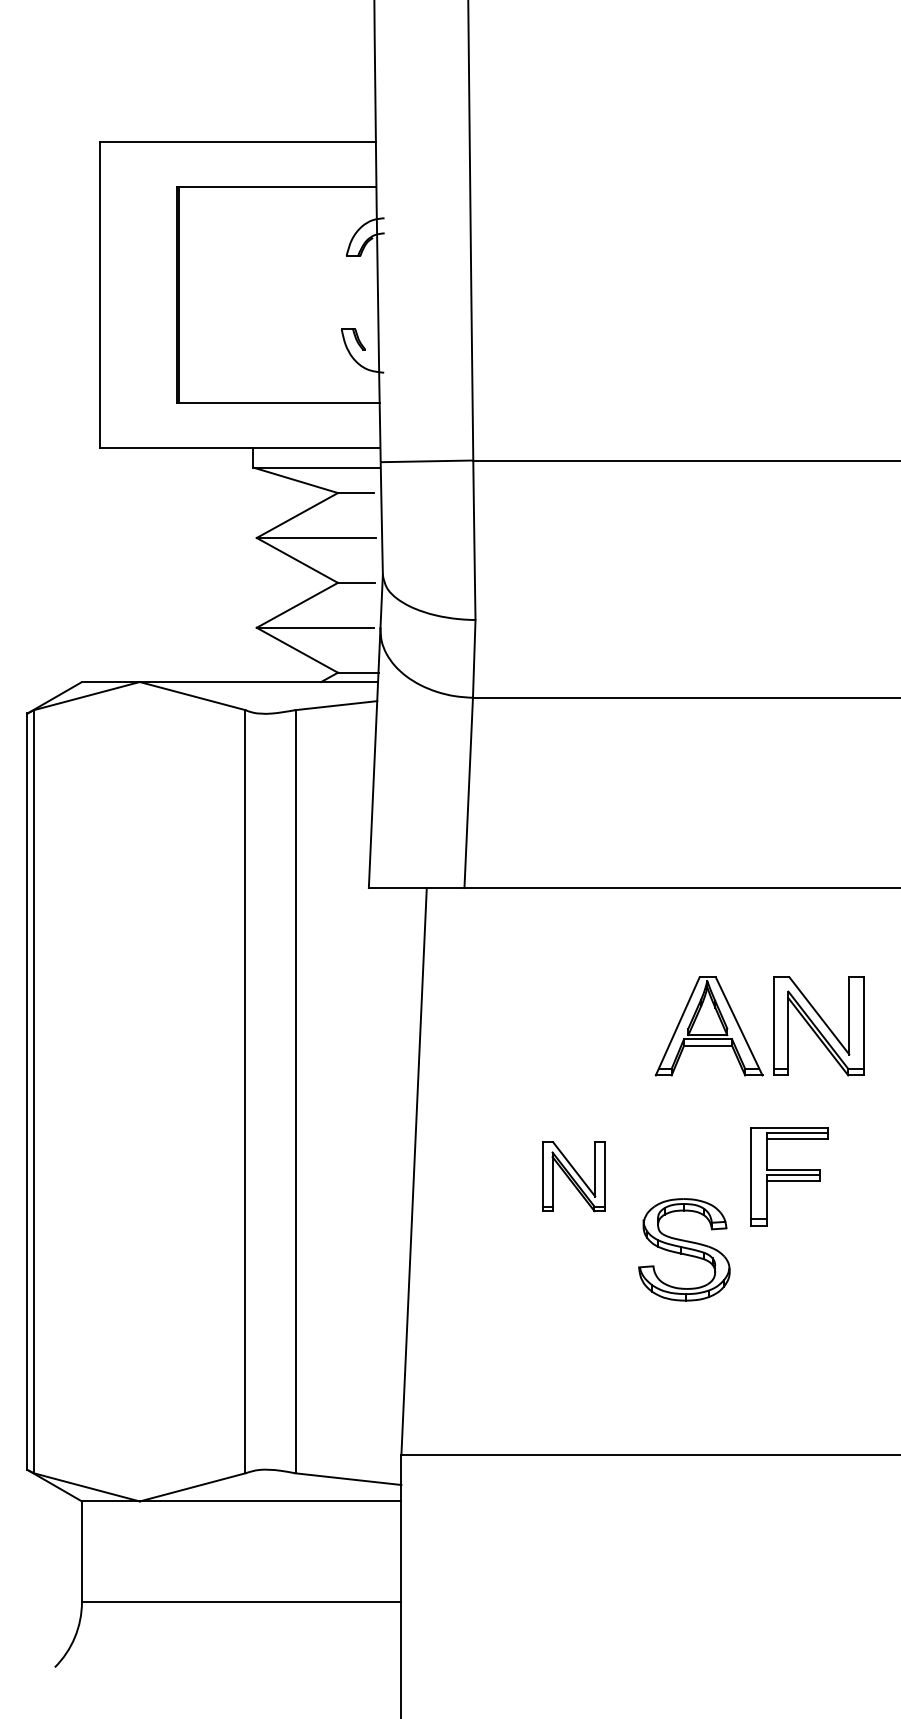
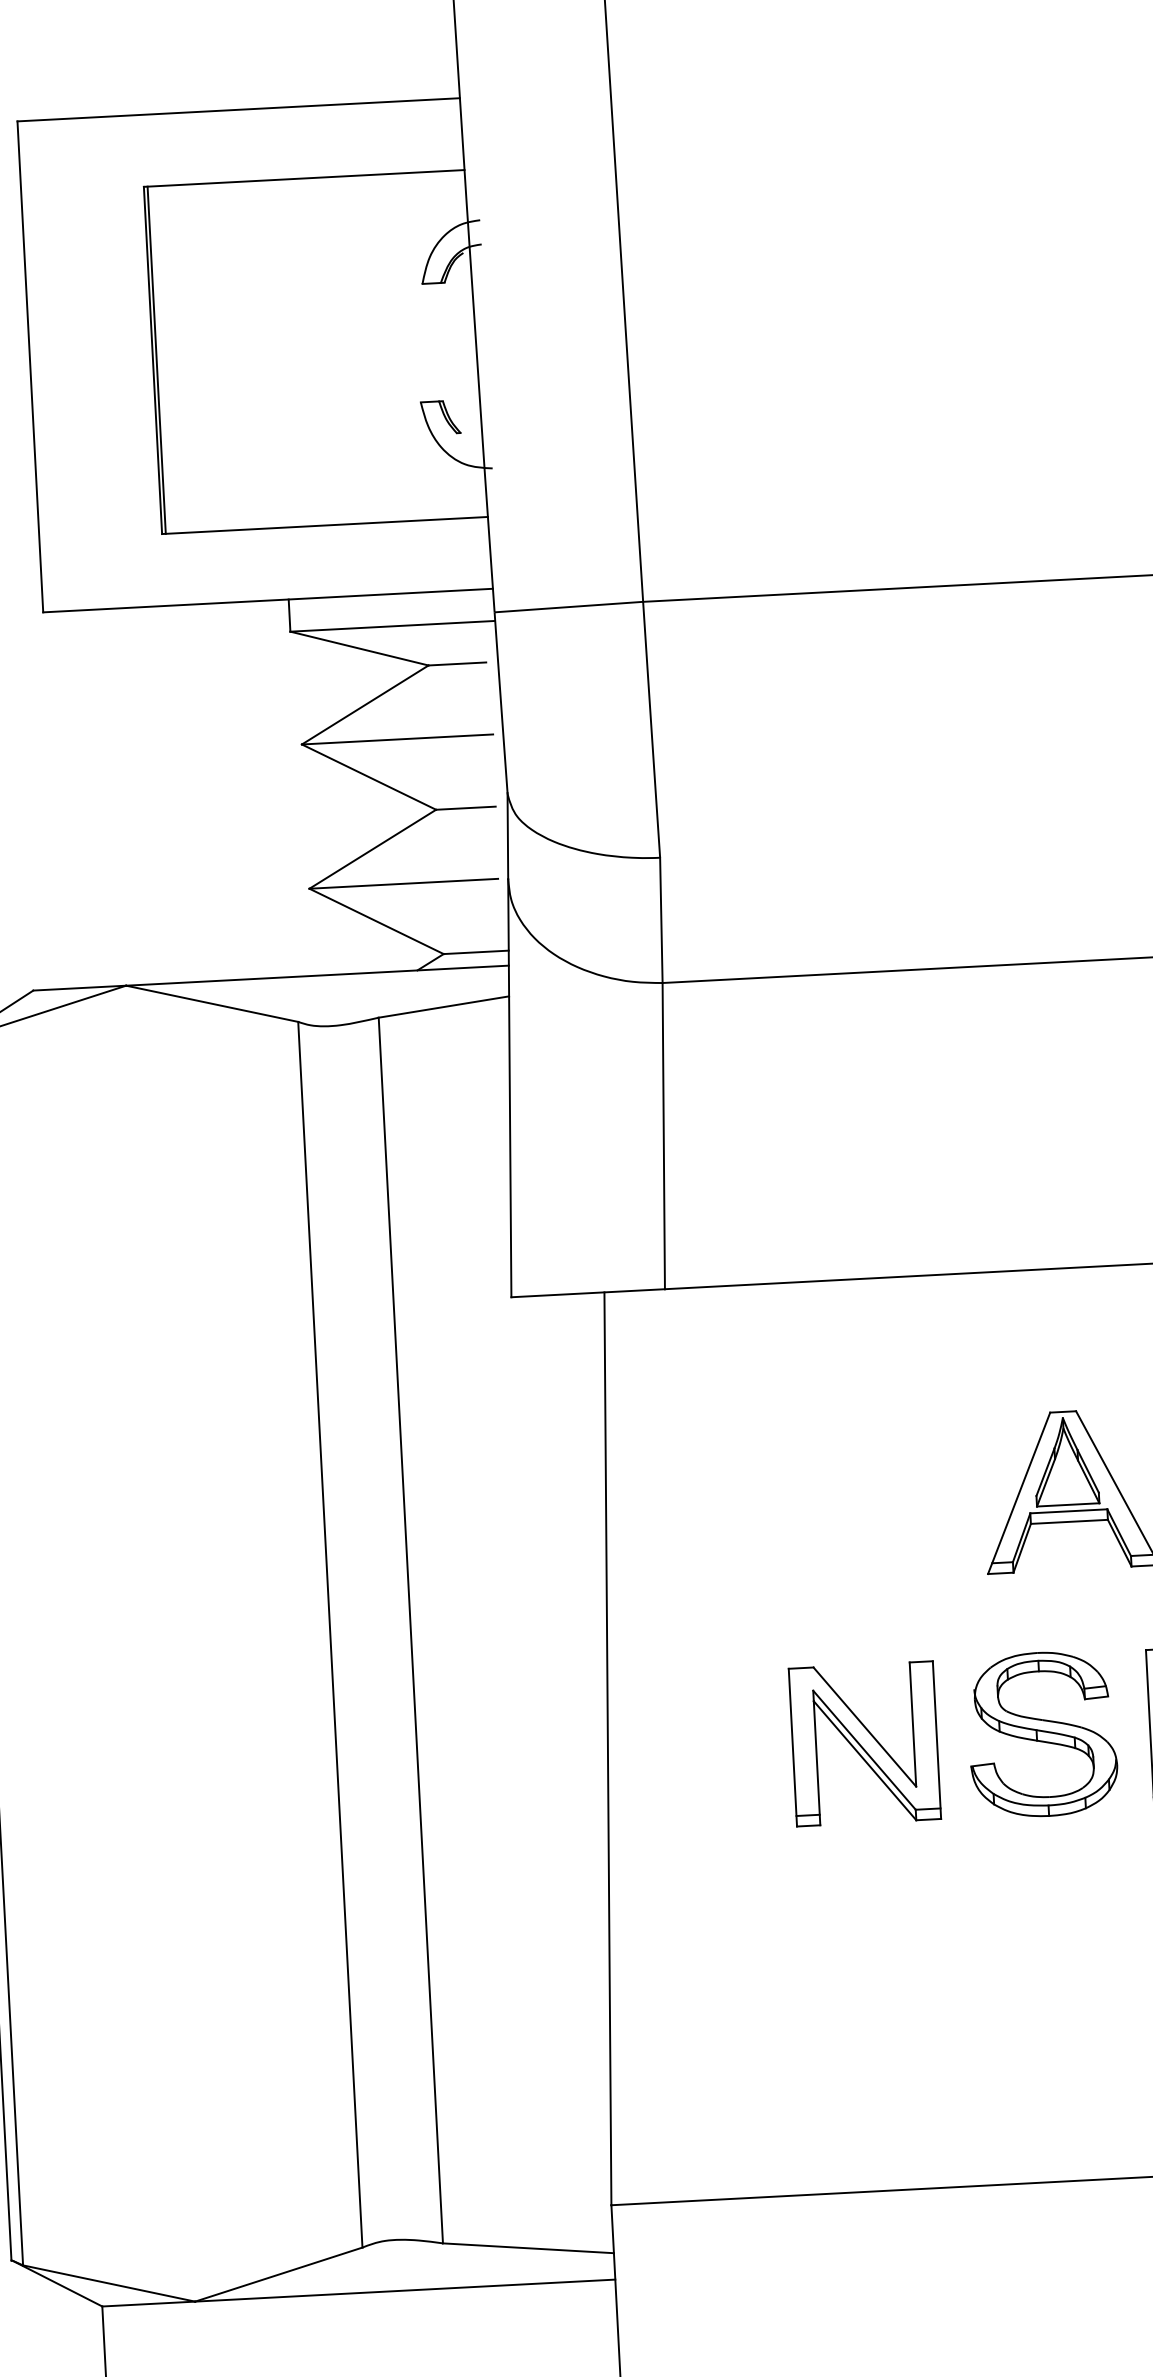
part: (573, 1176) -> (864, 1743), size x1.43
part: (684, 1249) -> (1042, 1733), moved

